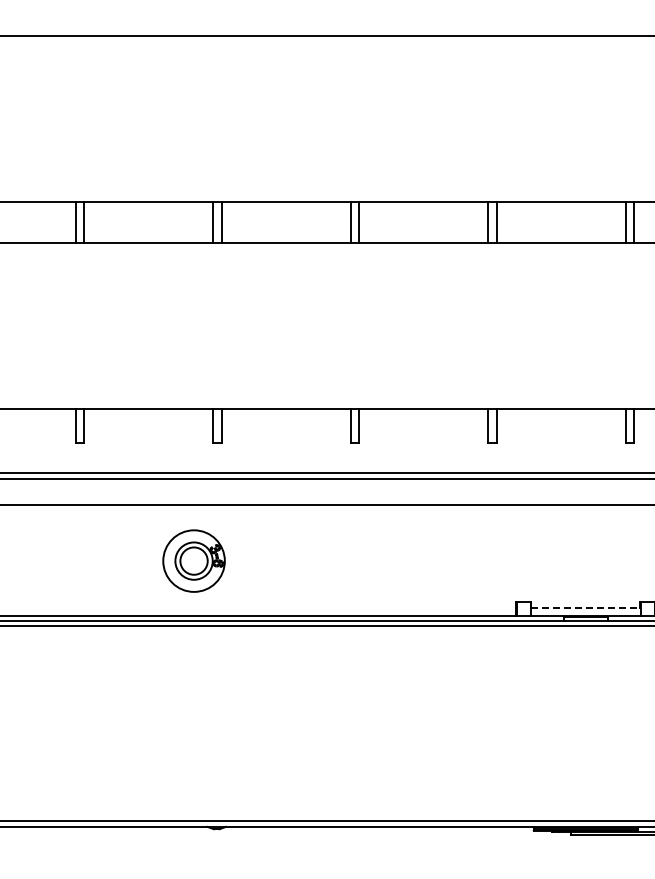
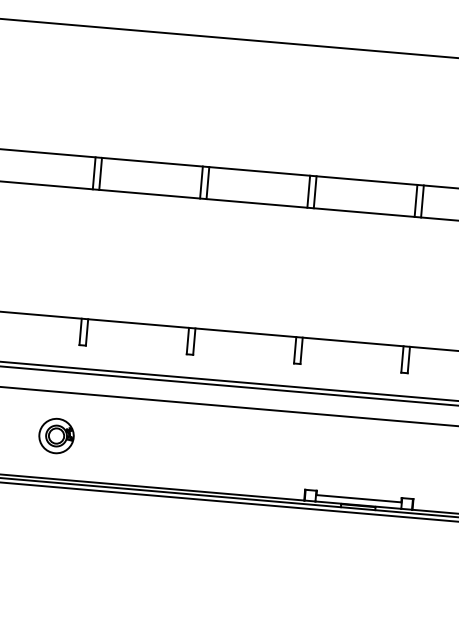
part: (194, 560) -> (56, 435), size x0.71
line: (586, 607) -> (359, 498), dashed -> solid

